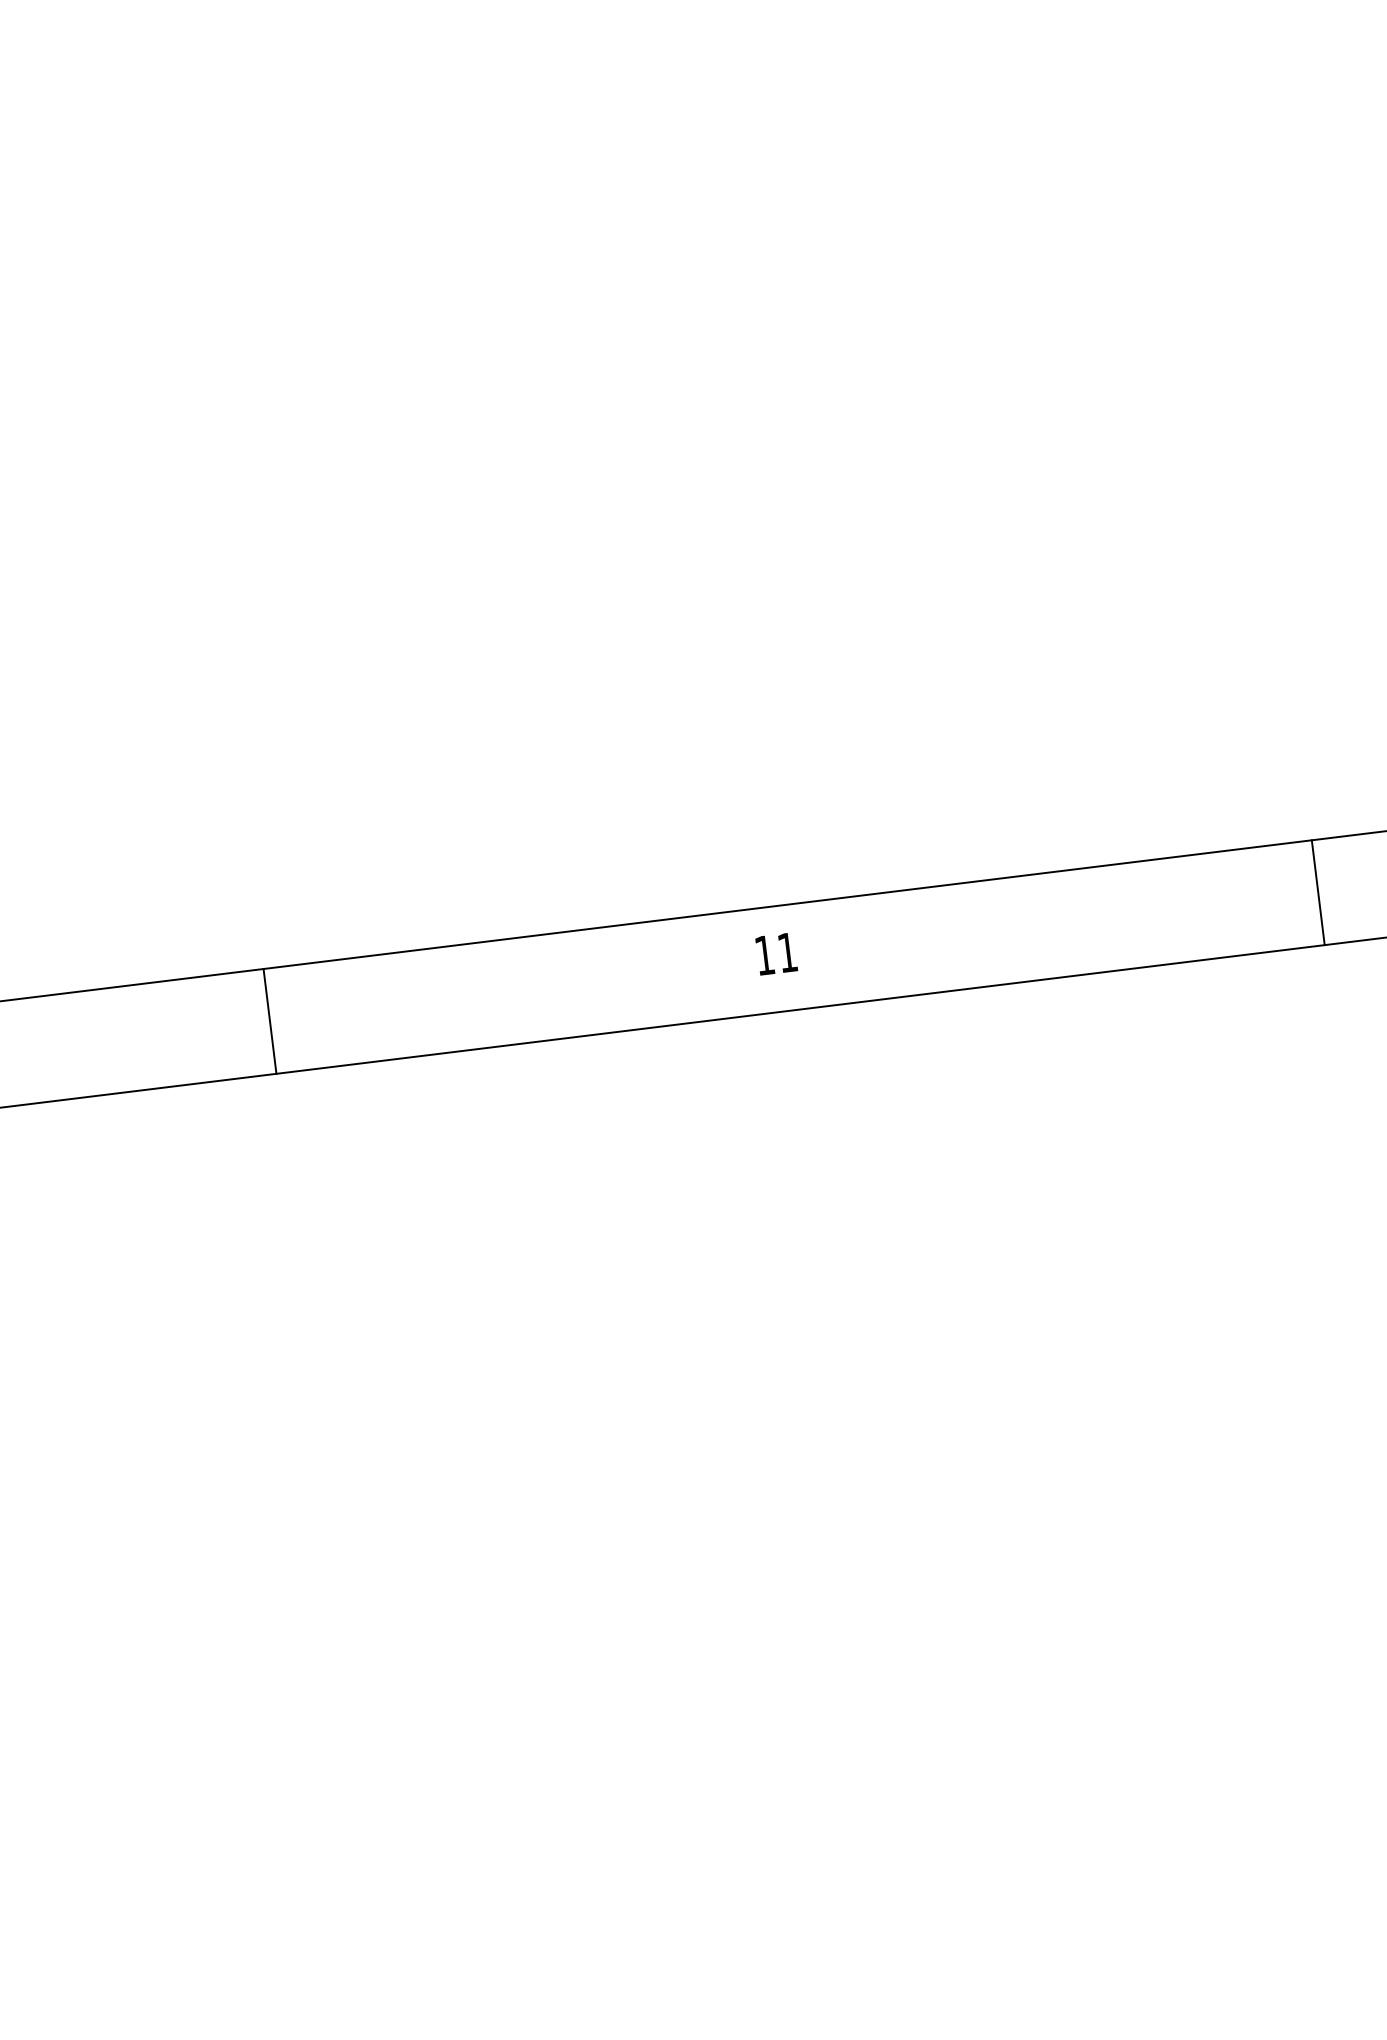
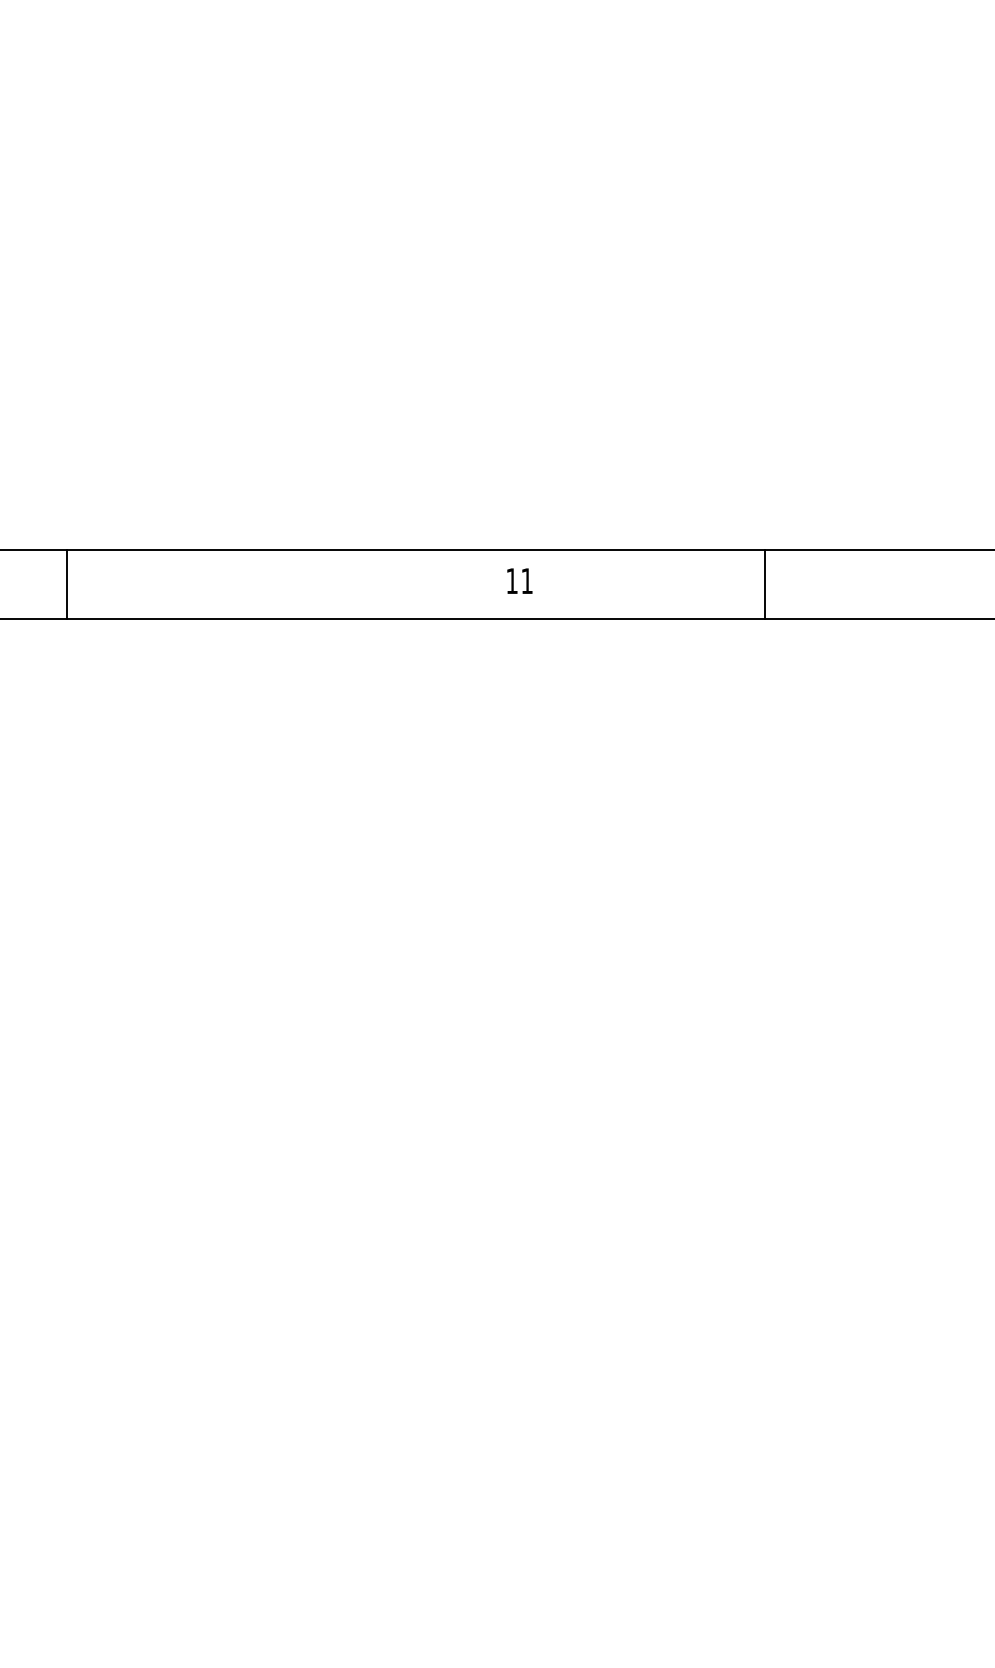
line: (1317, 892) -> (764, 584), moved
text: (775, 953) -> (519, 580), moved
line: (270, 1021) -> (67, 584), moved

